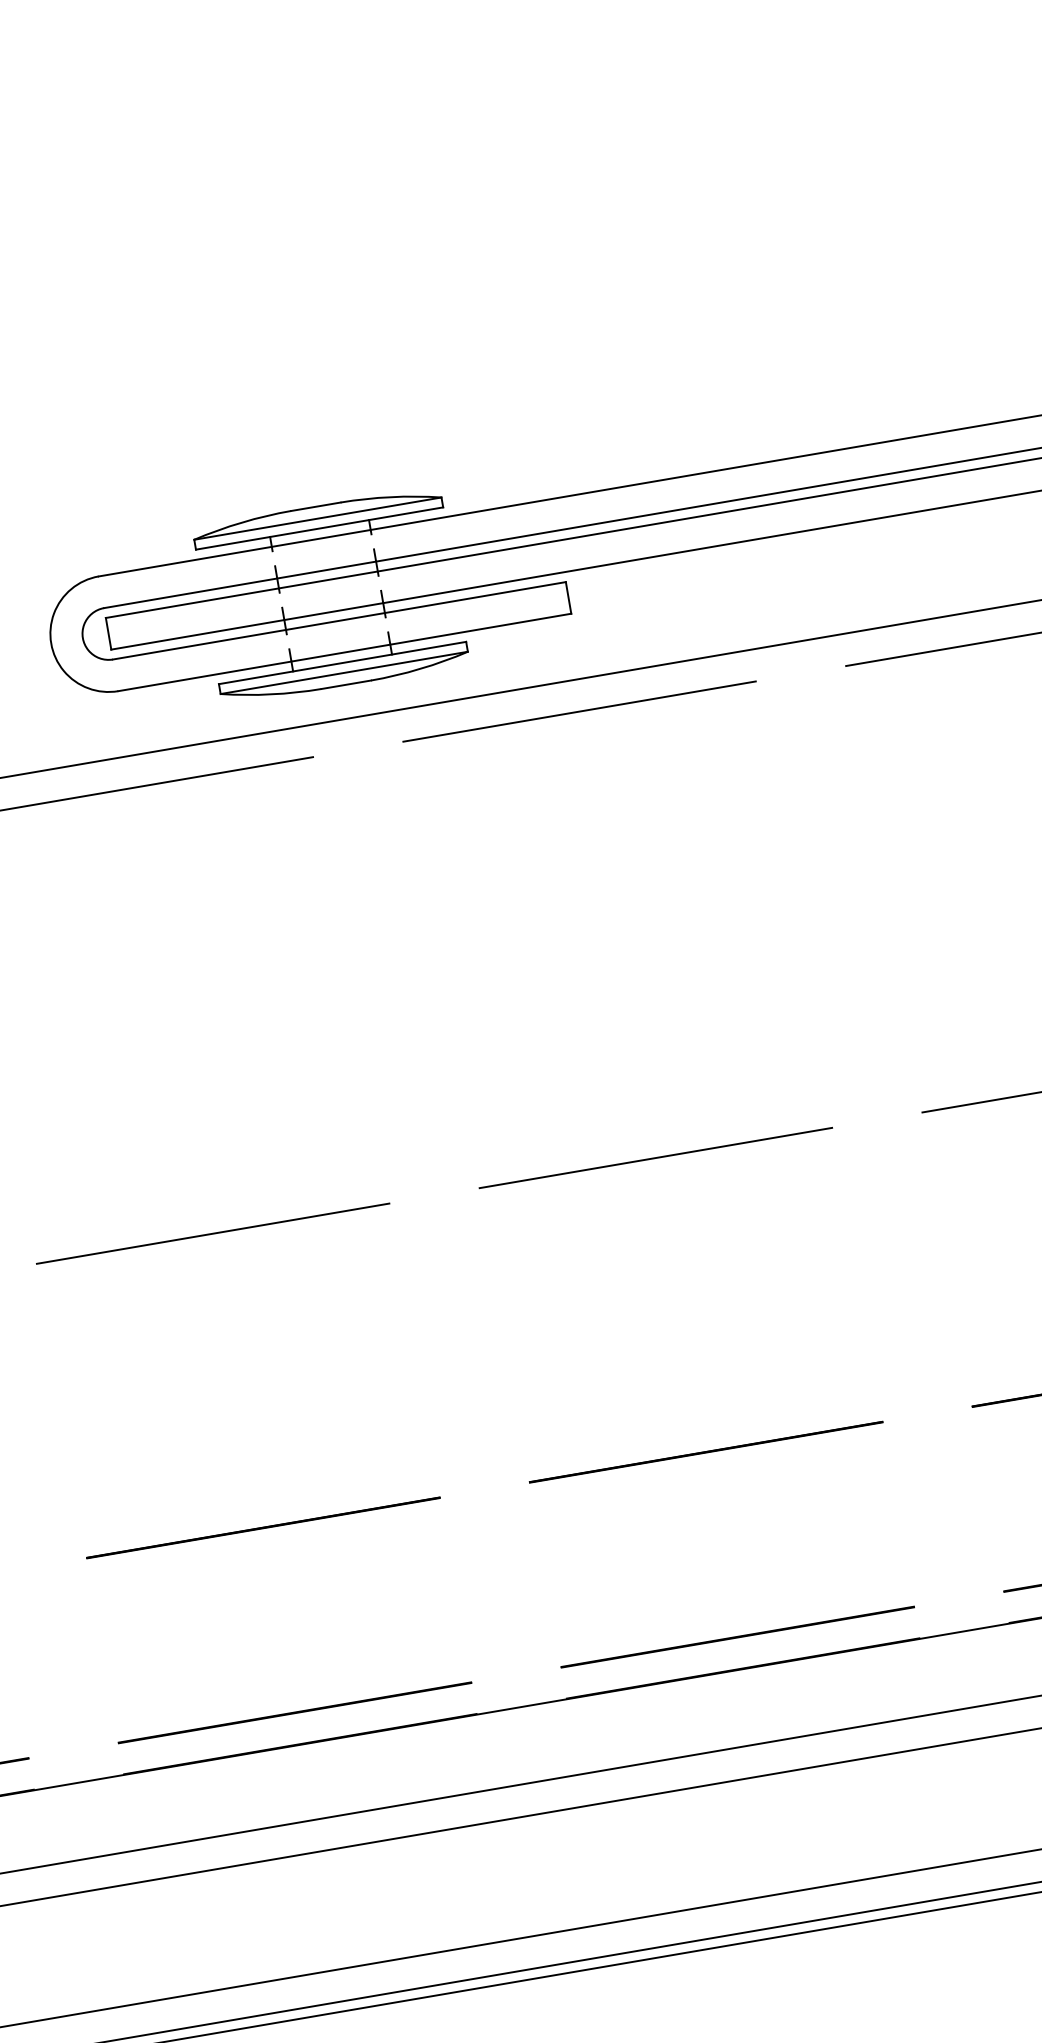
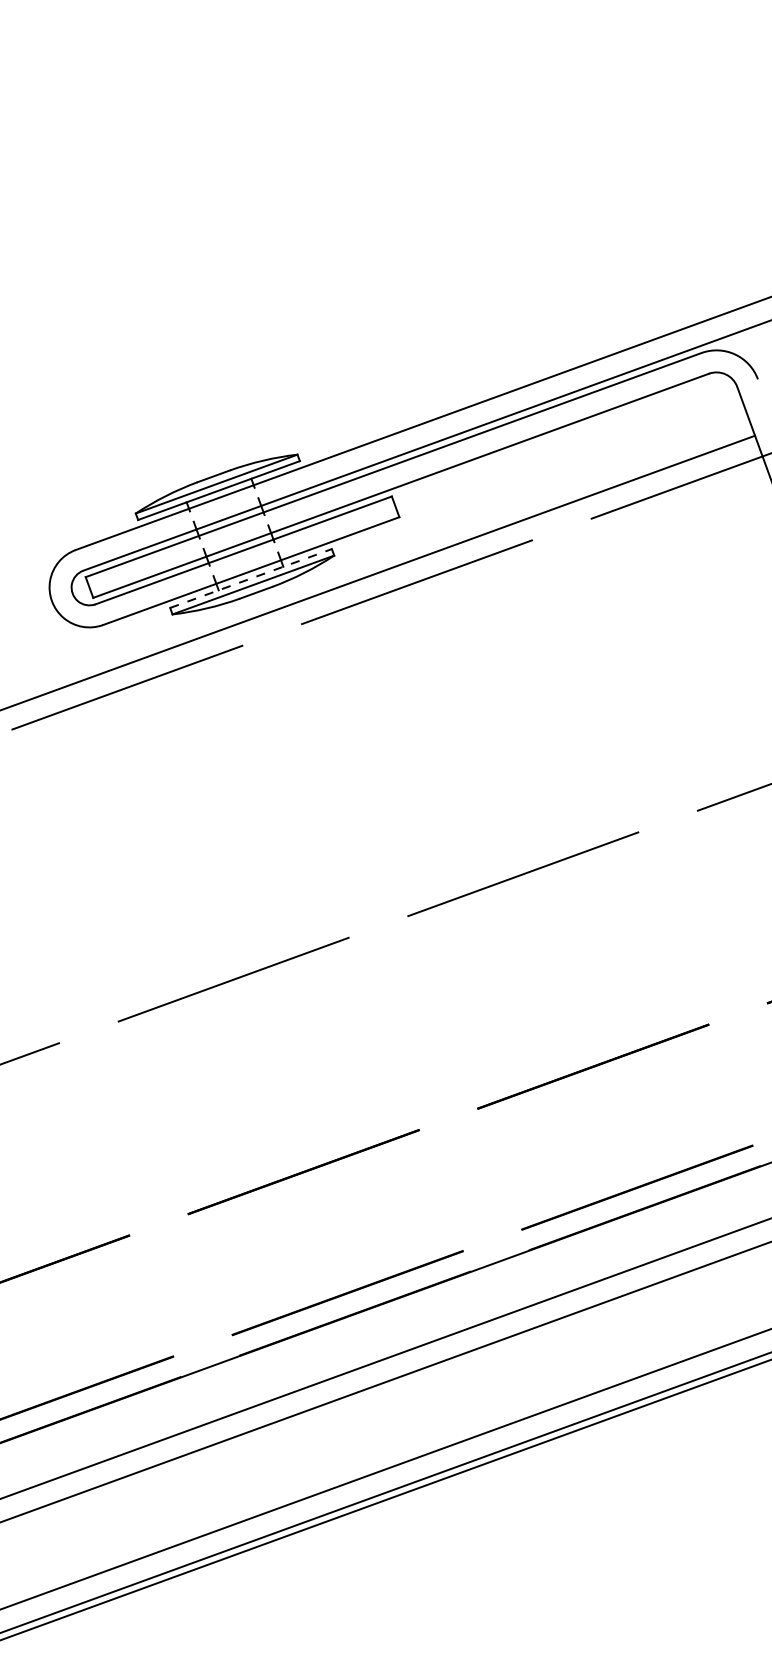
line: (343, 663) -> (251, 578), solid -> dashed

